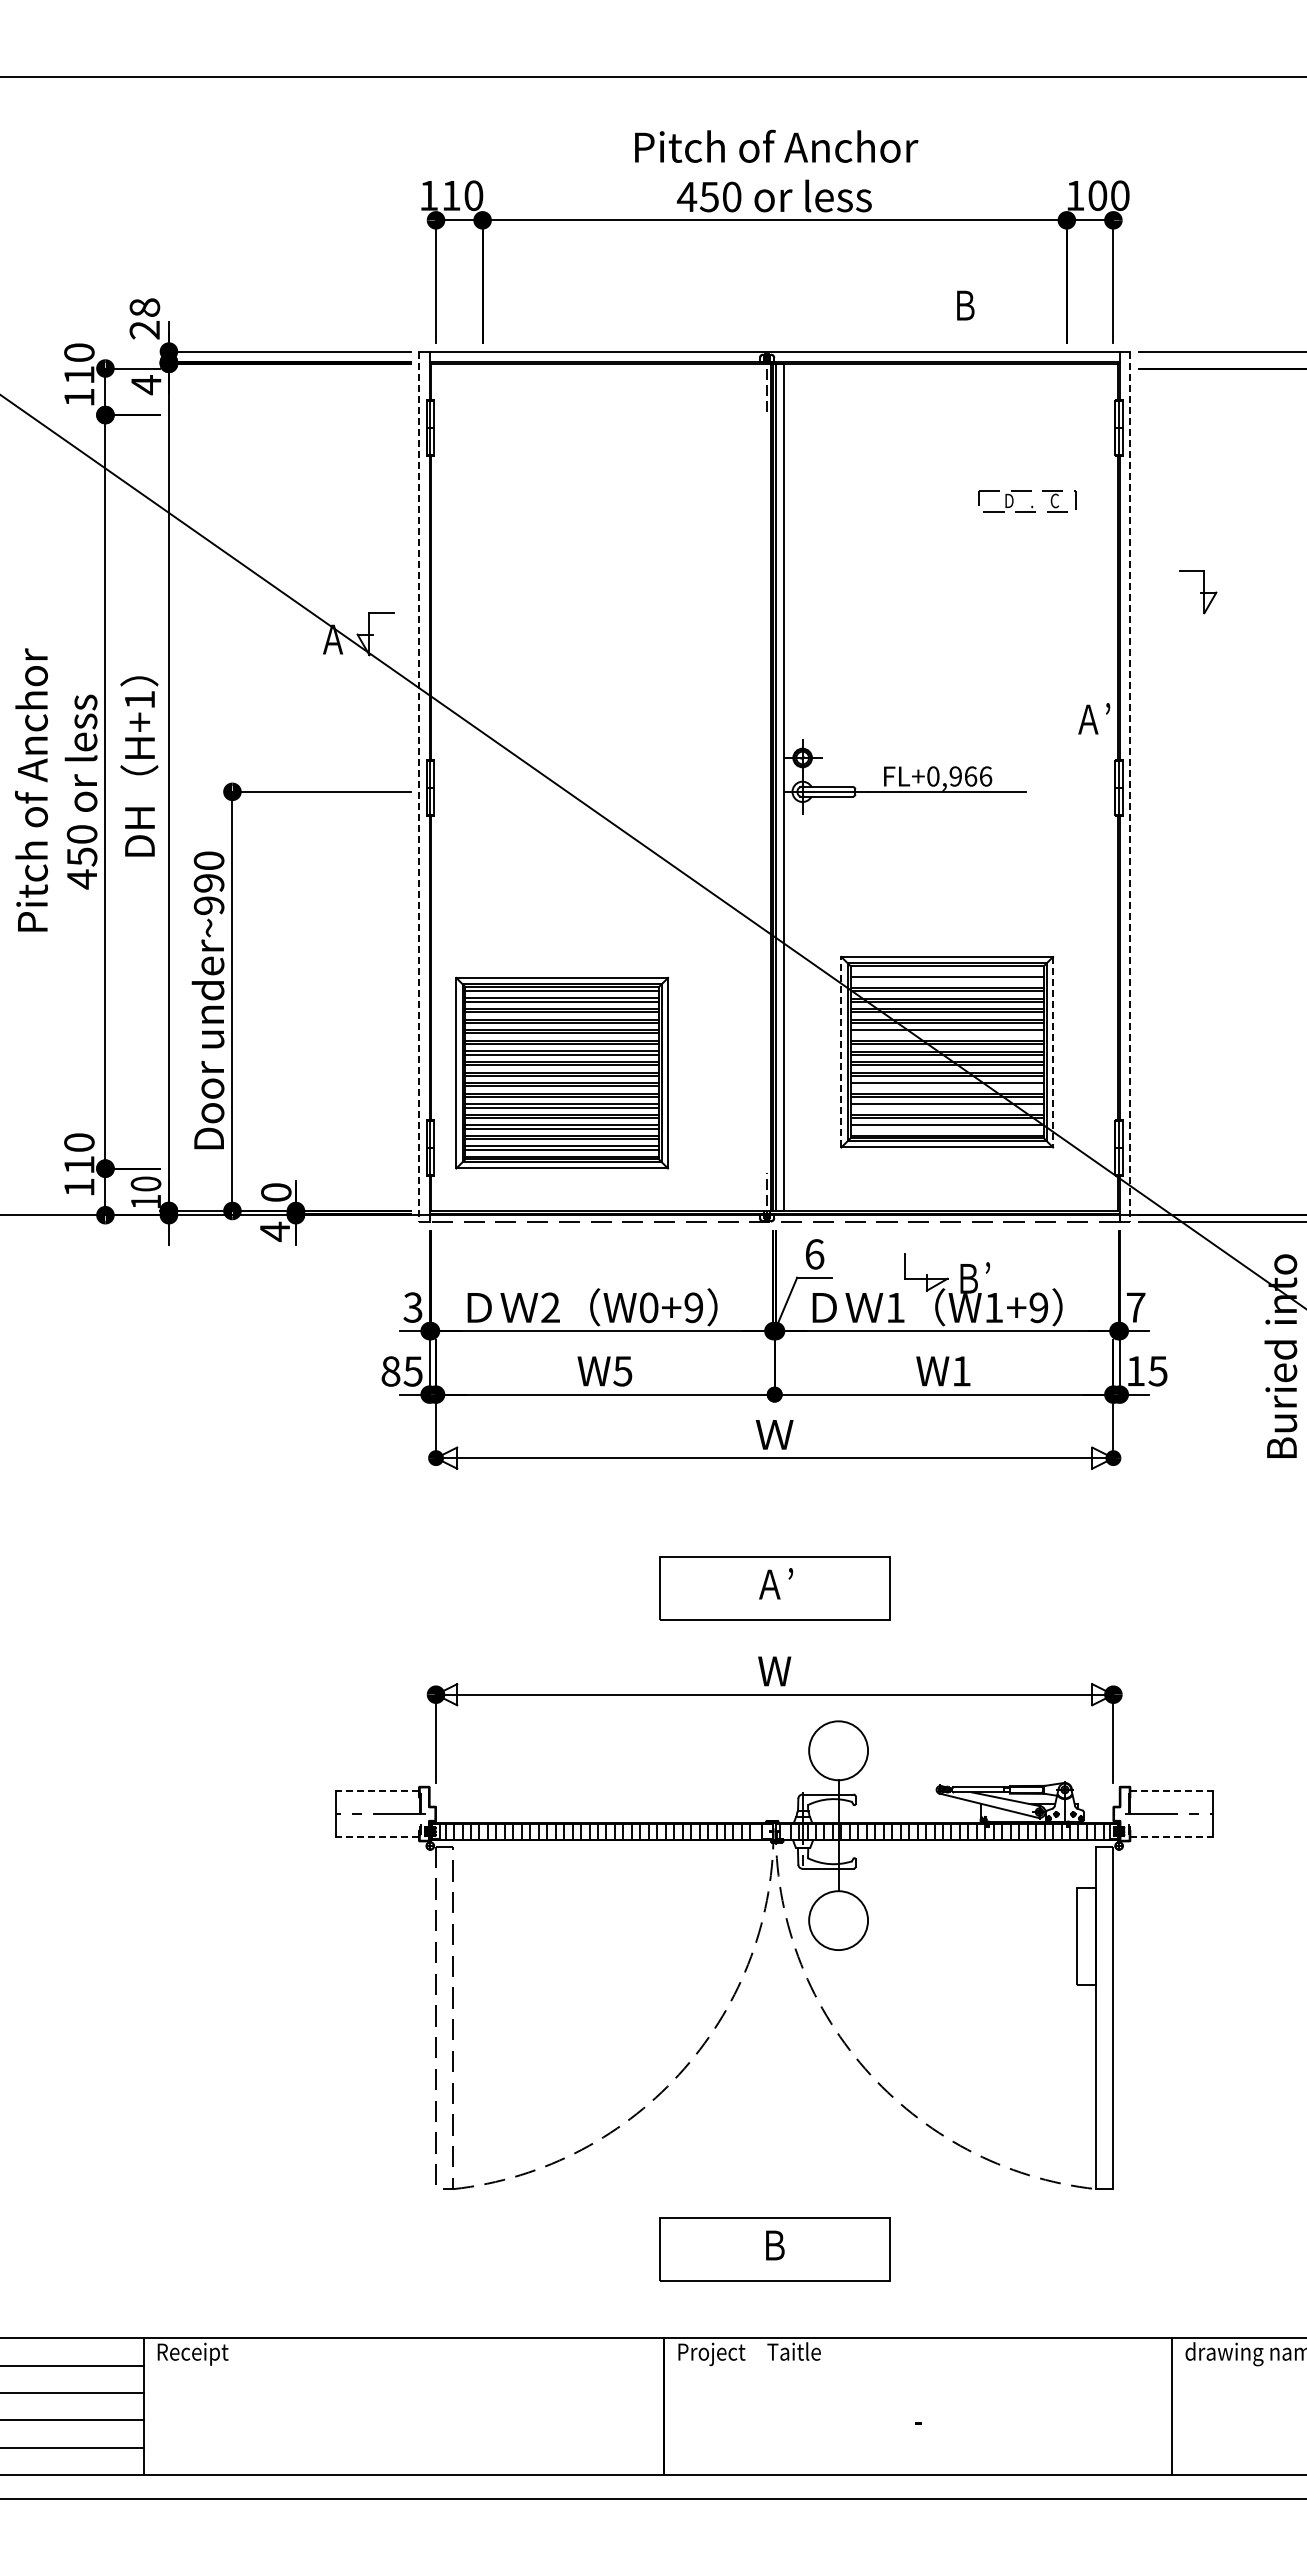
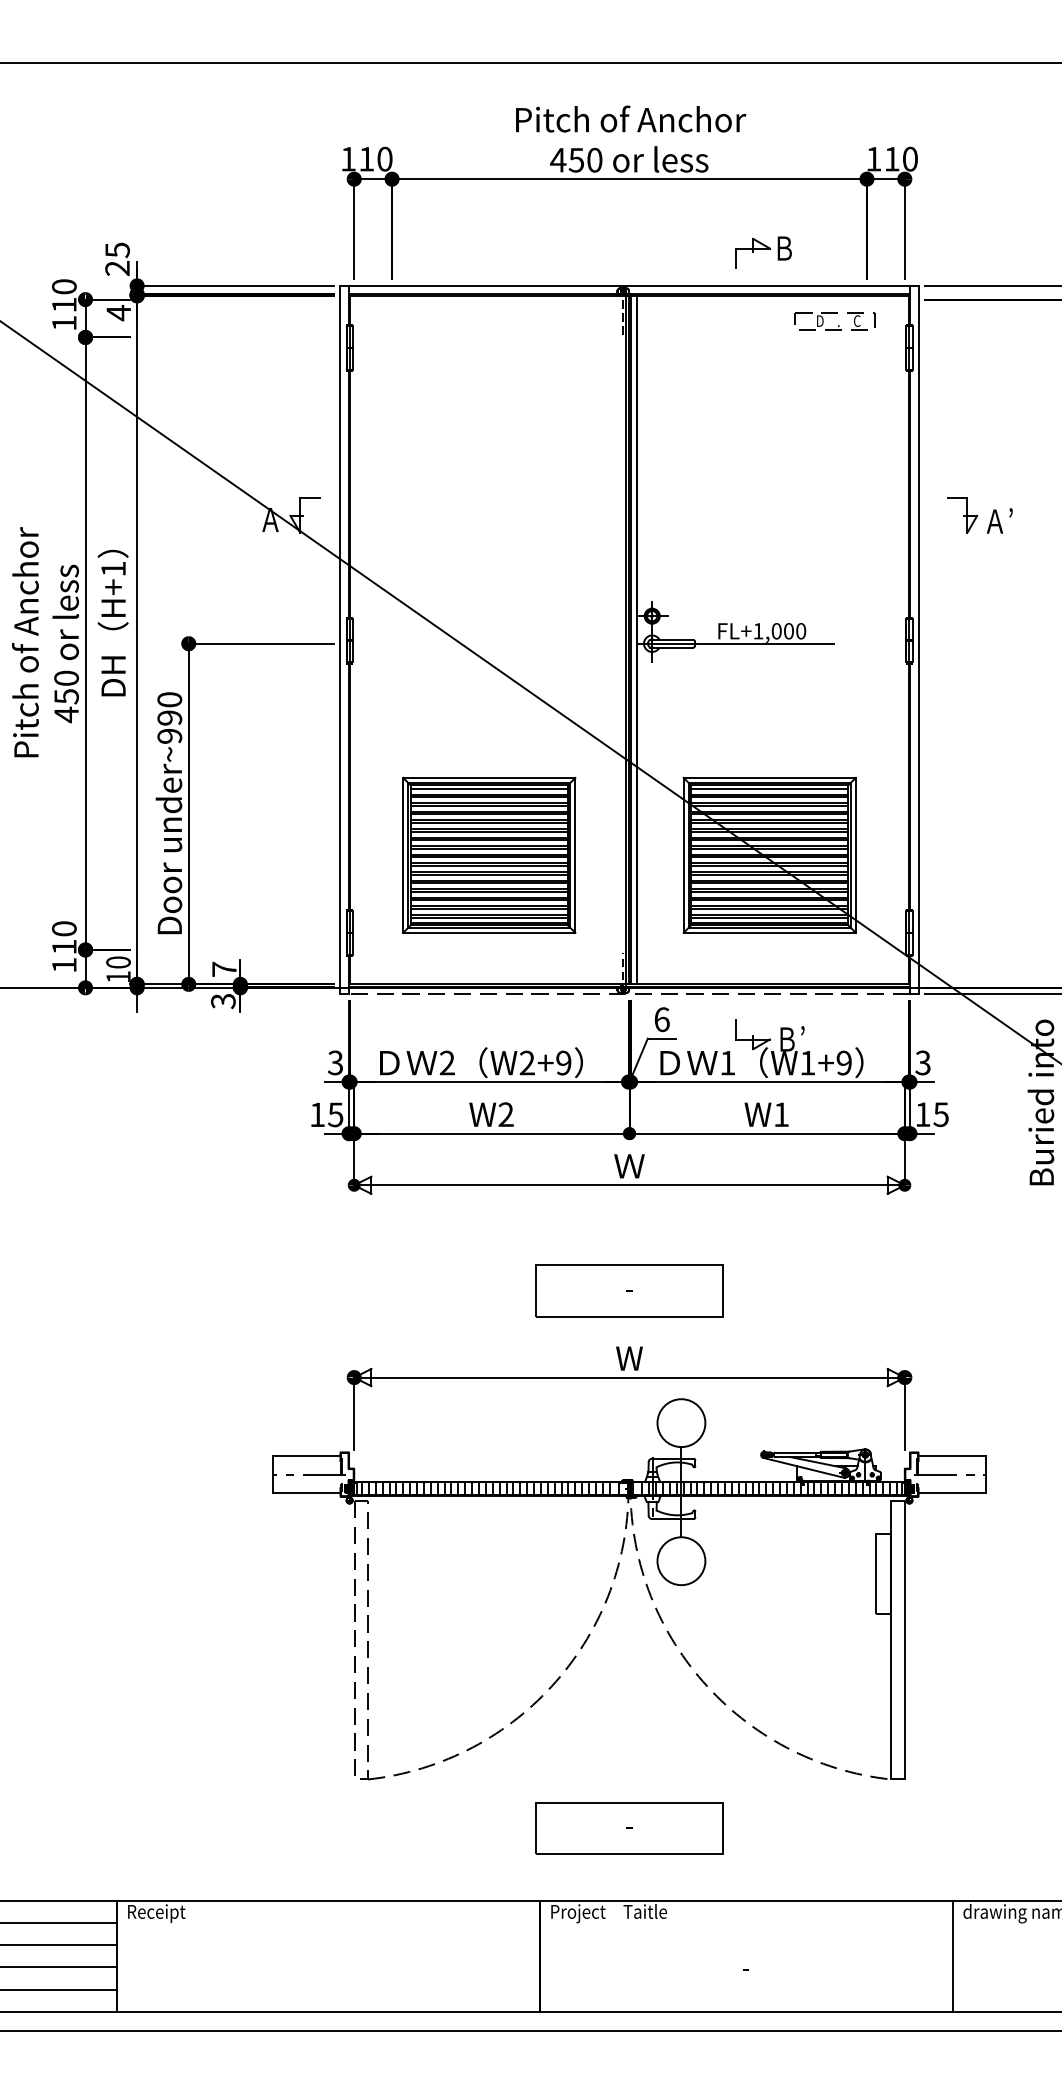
text: (1097, 195) -> (891, 159), 100 -> 110
text: (144, 307) -> (117, 250), 28 -> 25
part: (926, 311) -> (752, 253), added
part: (1032, 505) -> (839, 324), moved
part: (1198, 592) -> (962, 515), moved
text: (1094, 718) -> (999, 520), moved
text: (959, 776) -> (779, 631), FL+0,966 -> FL+1,000
line: (419, 787) -> (340, 640), dashed -> solid
line: (1130, 787) -> (918, 640), dashed -> solid
line: (946, 970) -> (769, 788), added
line: (946, 980) -> (769, 797), added
line: (946, 1033) -> (769, 840), added
line: (841, 1051) -> (683, 854), dashed -> solid
line: (1053, 1052) -> (856, 855), dashed -> solid
part: (562, 1072) -> (489, 854), moved
line: (946, 1086) -> (769, 883), added
line: (946, 1107) -> (769, 900), added
line: (946, 1128) -> (769, 917), added
text: (276, 1192) -> (224, 969), 0 -> 7
text: (274, 1231) -> (222, 1001), 4 -> 3
text: (648, 1307) -> (526, 1062), W0+9 -> W2+9
text: (1135, 1307) -> (922, 1062), 7 -> 3
text: (390, 1371) -> (317, 1114), 85 -> 15
text: (622, 1371) -> (505, 1114), W5 -> W2
text: (776, 1583) -> (630, 1287), Ａ’ -> -
line: (376, 1791) -> (305, 1456), dashed -> solid
line: (1172, 1791) -> (952, 1456), dashed -> solid
line: (376, 1837) -> (305, 1493), dashed -> solid
line: (1172, 1837) -> (952, 1493), dashed -> solid
text: (775, 2245) -> (630, 1825), Ｂ -> -

